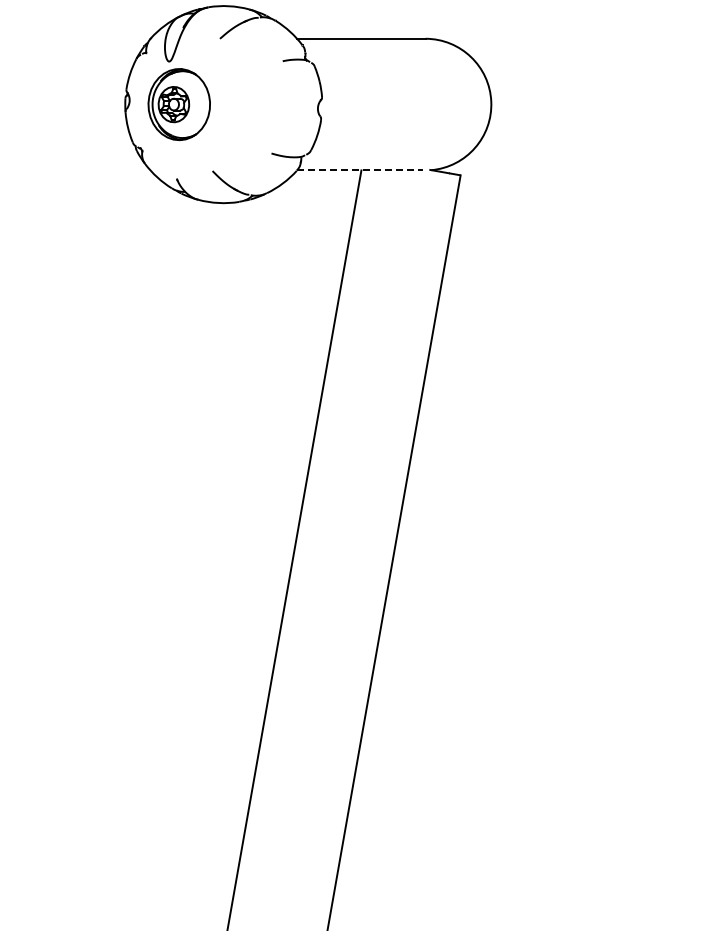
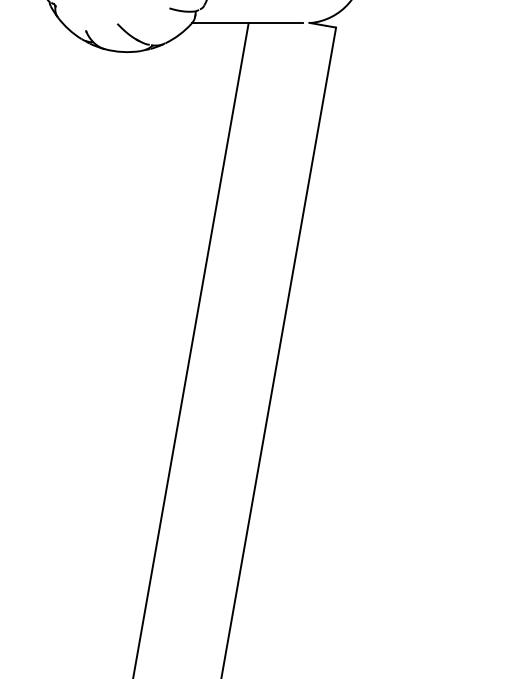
line: (360, 170) -> (247, 23), dashed -> solid

